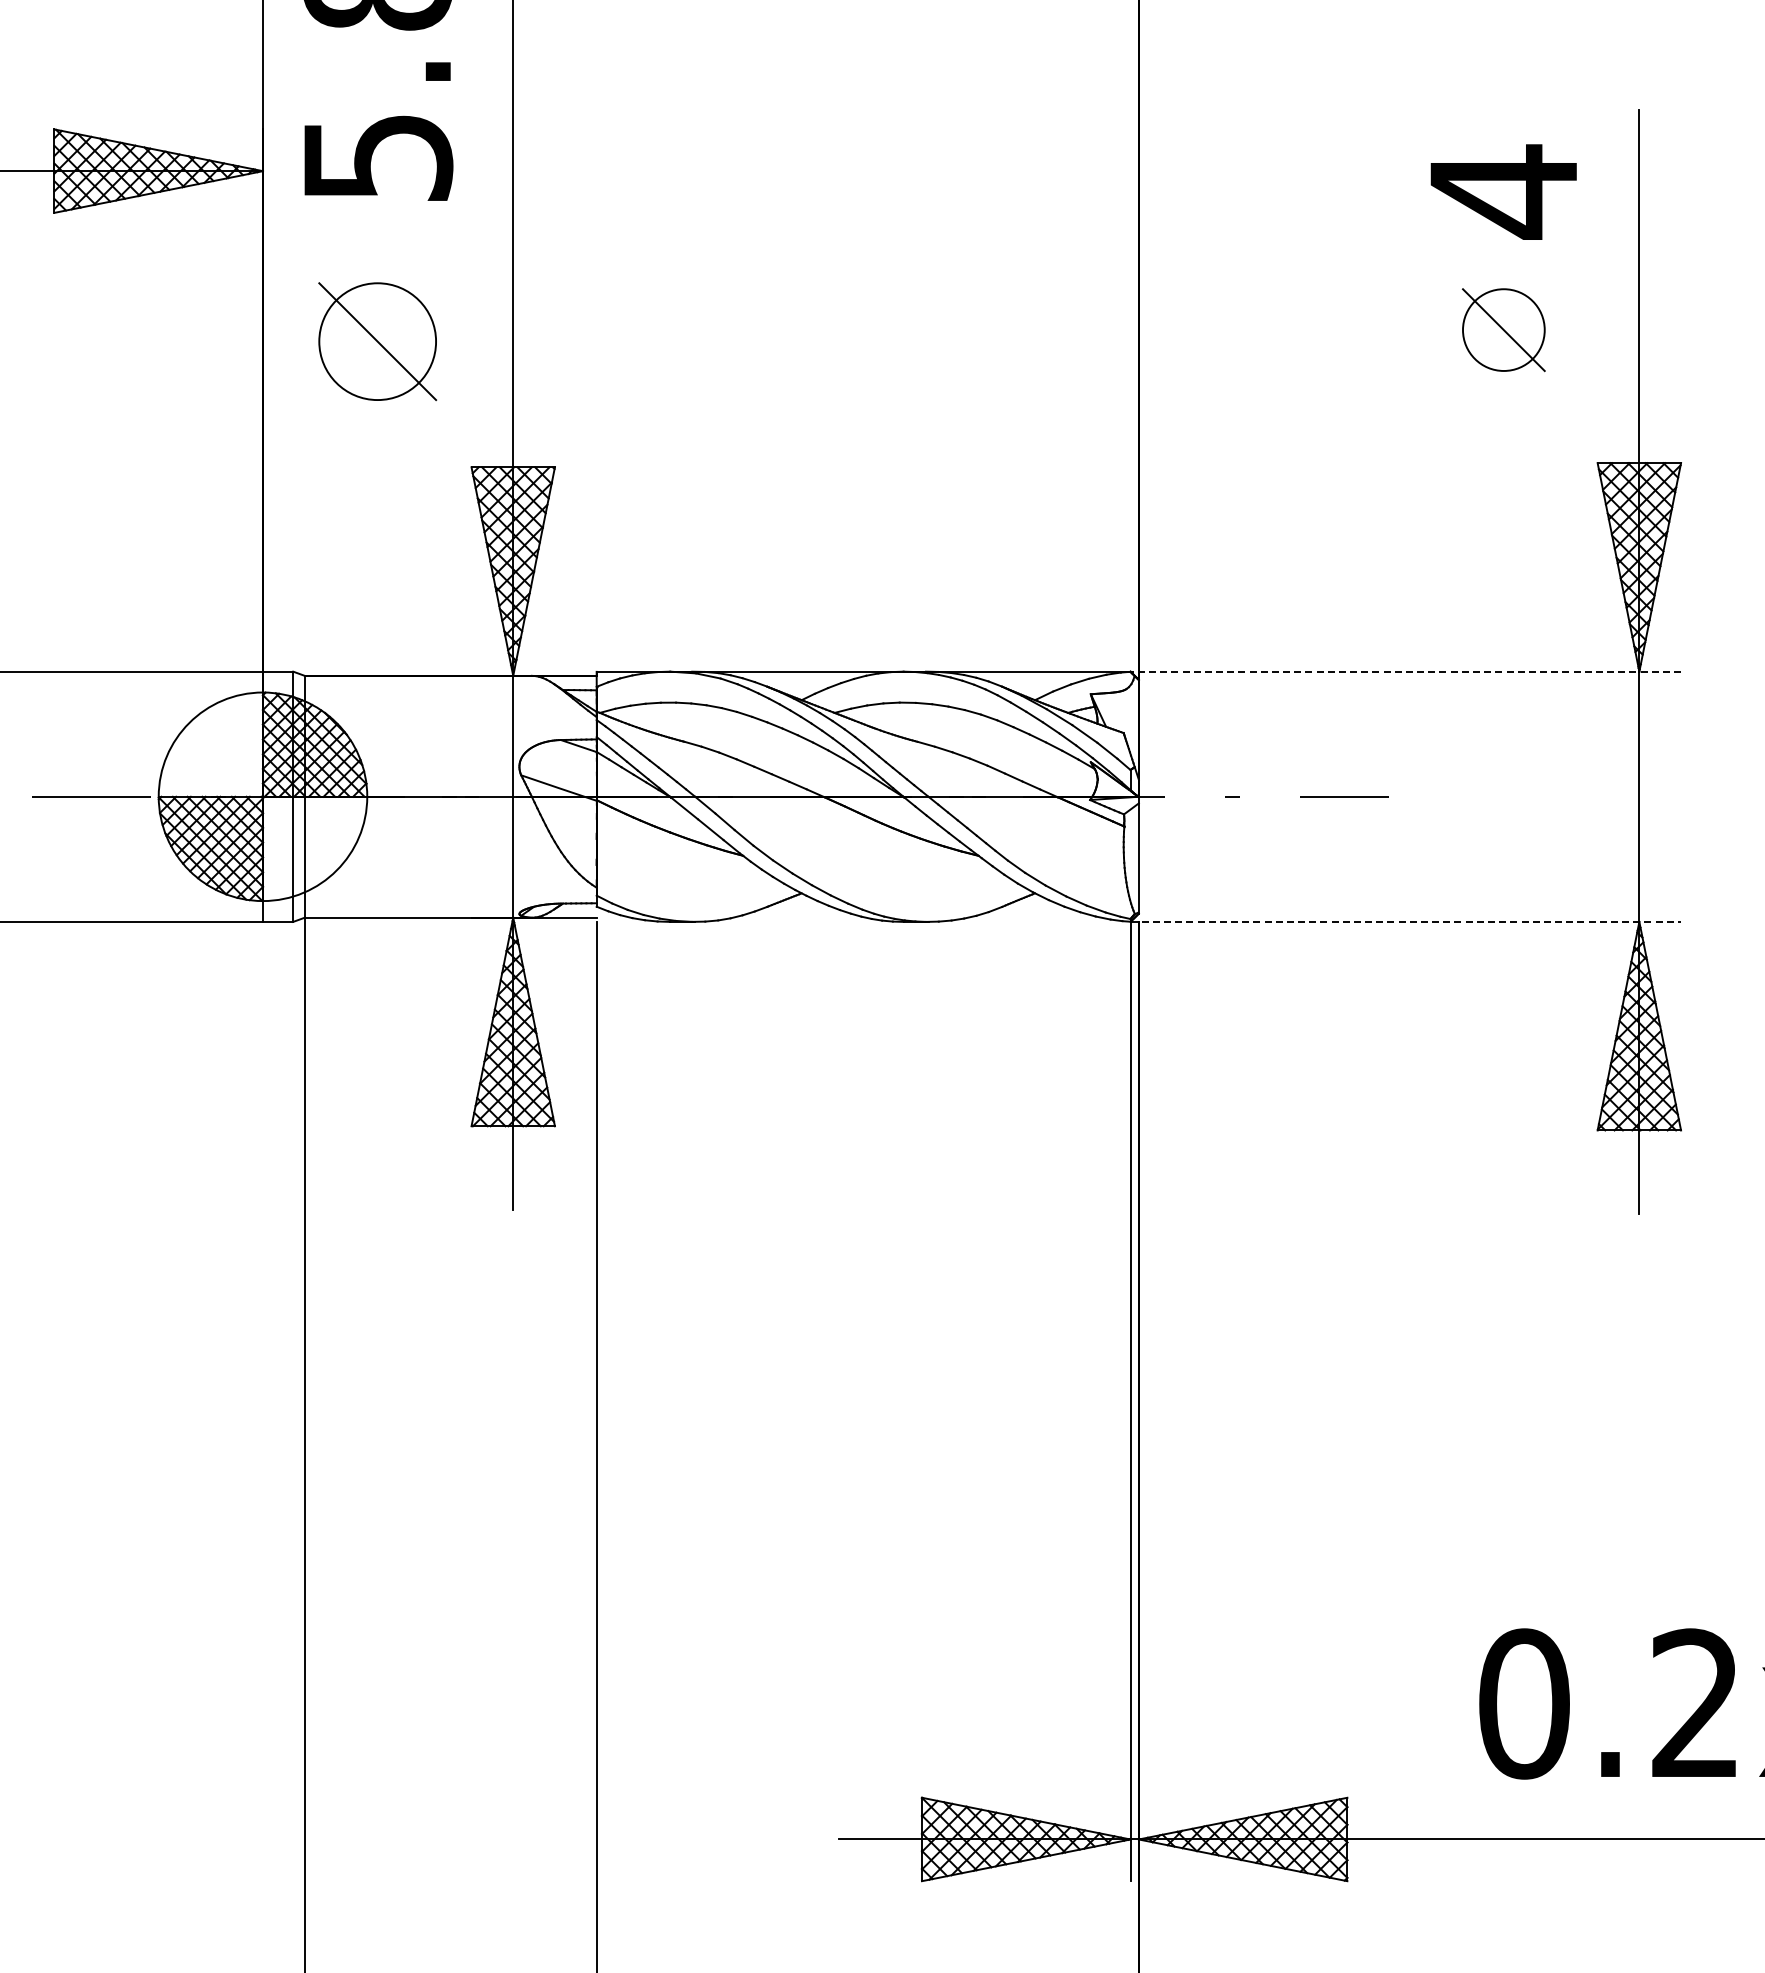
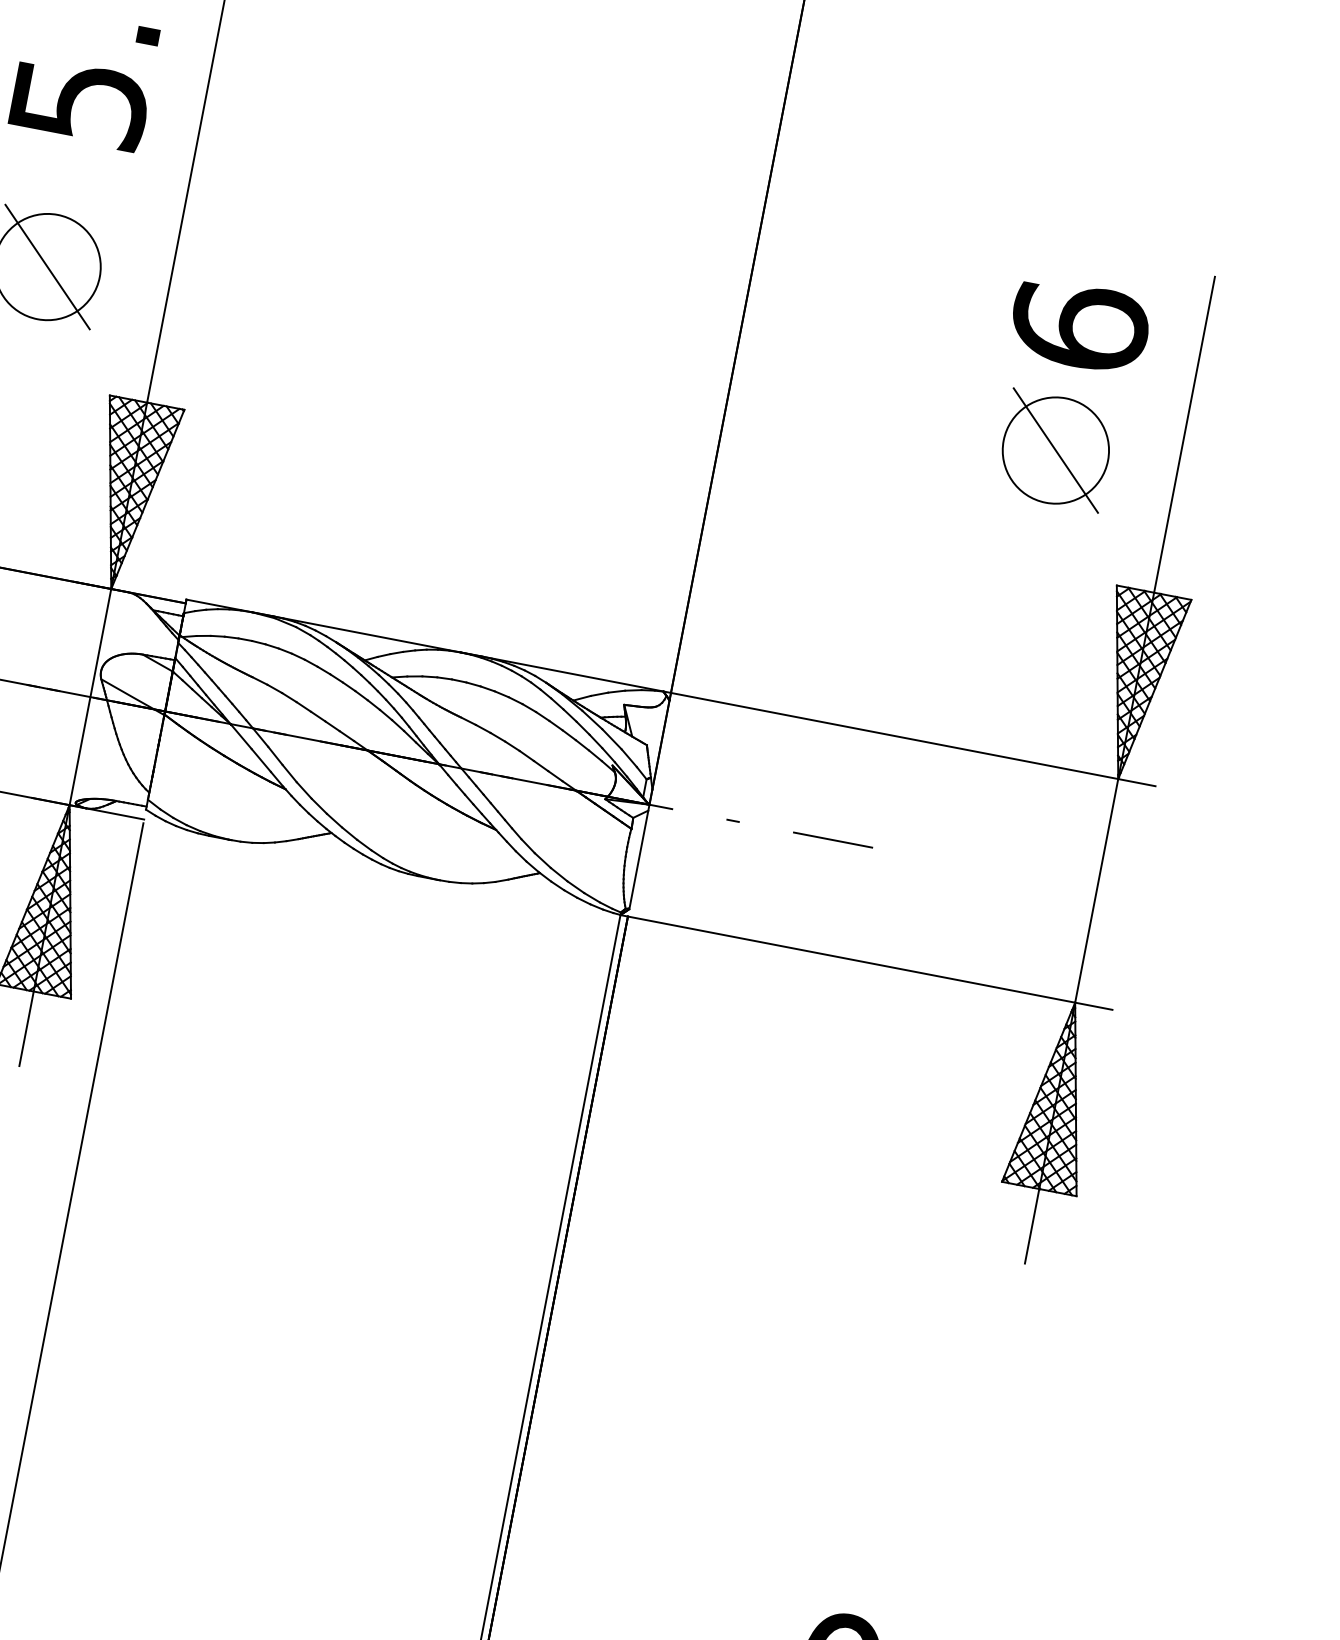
text: (1503, 191) -> (1079, 326), 4 -> 6
part: (1503, 329) -> (1055, 449), size x1.43
line: (1405, 671) -> (909, 738), dashed -> solid
line: (1406, 921) -> (867, 962), dashed -> solid

